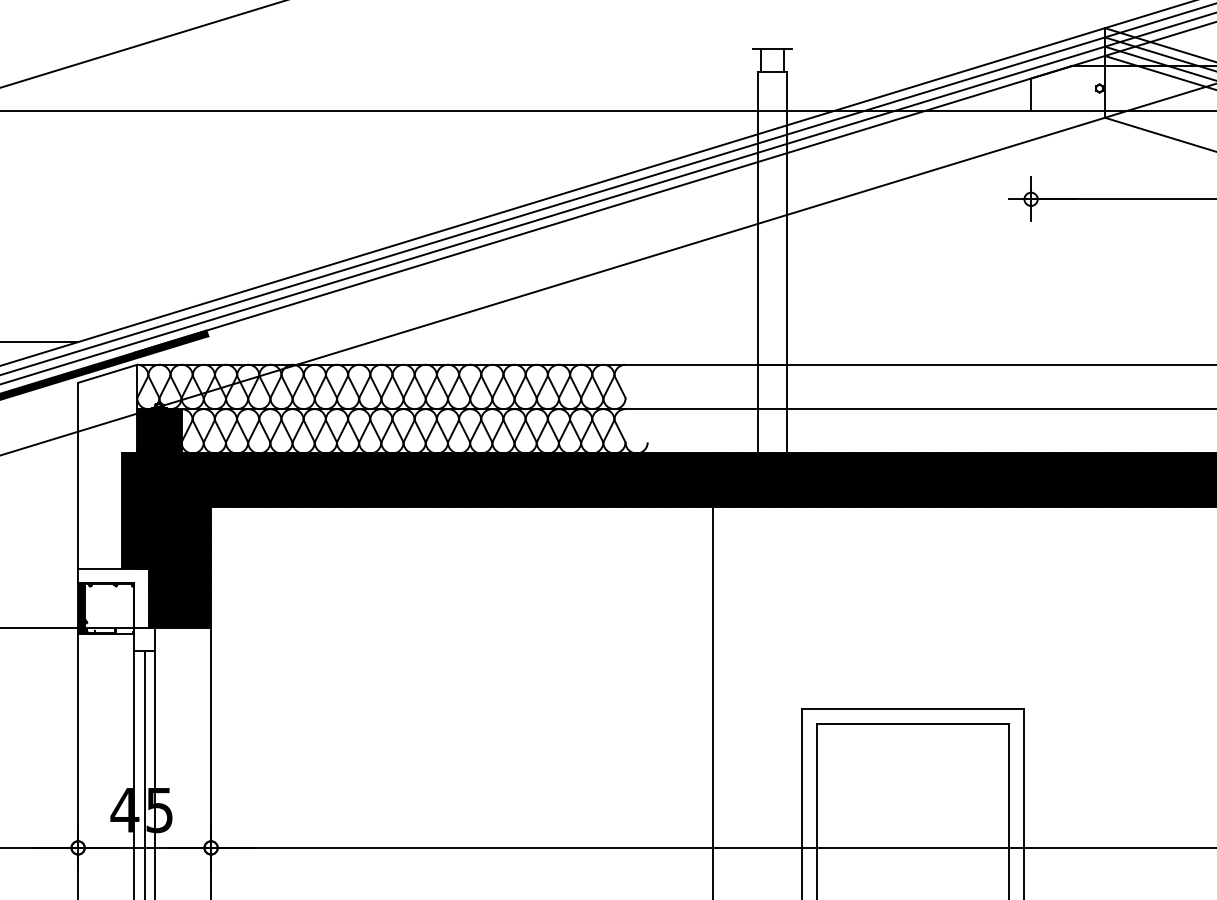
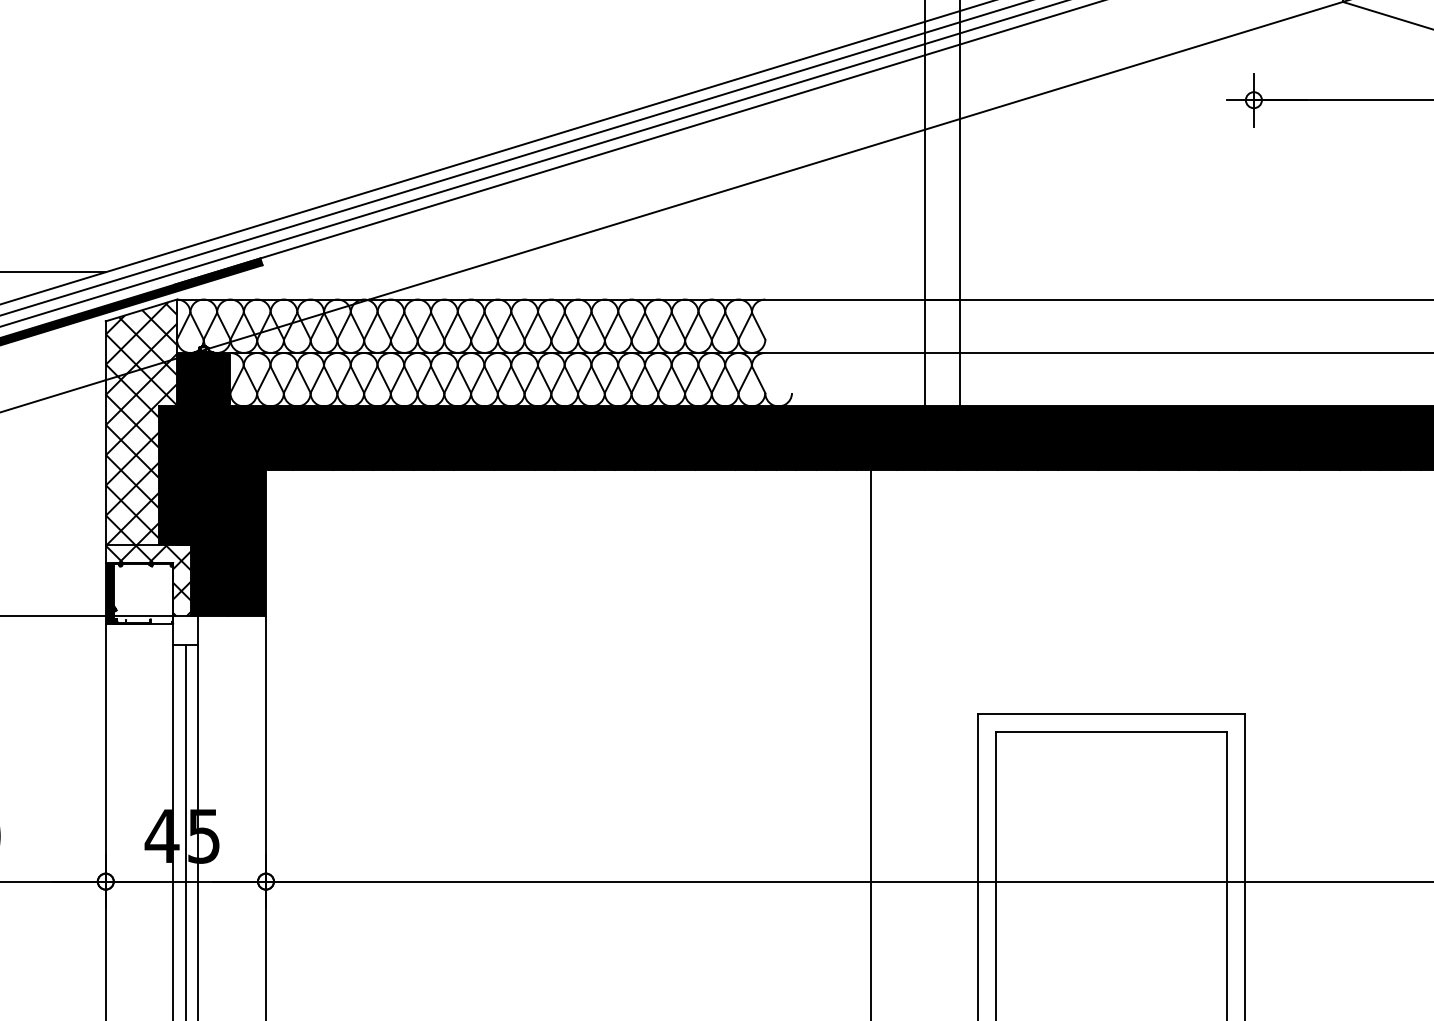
hatch: (113, 496) -> (148, 458), added

